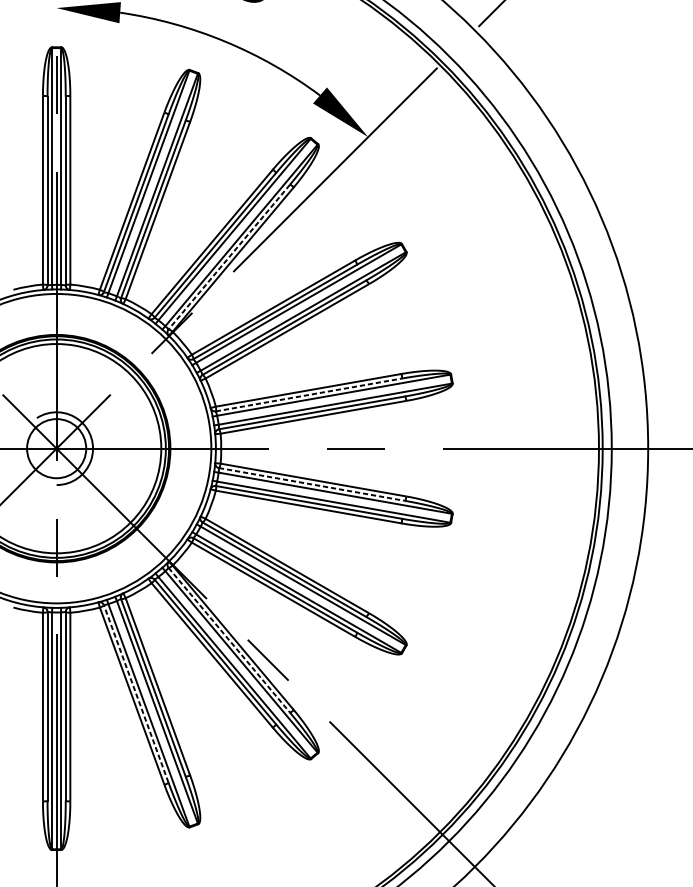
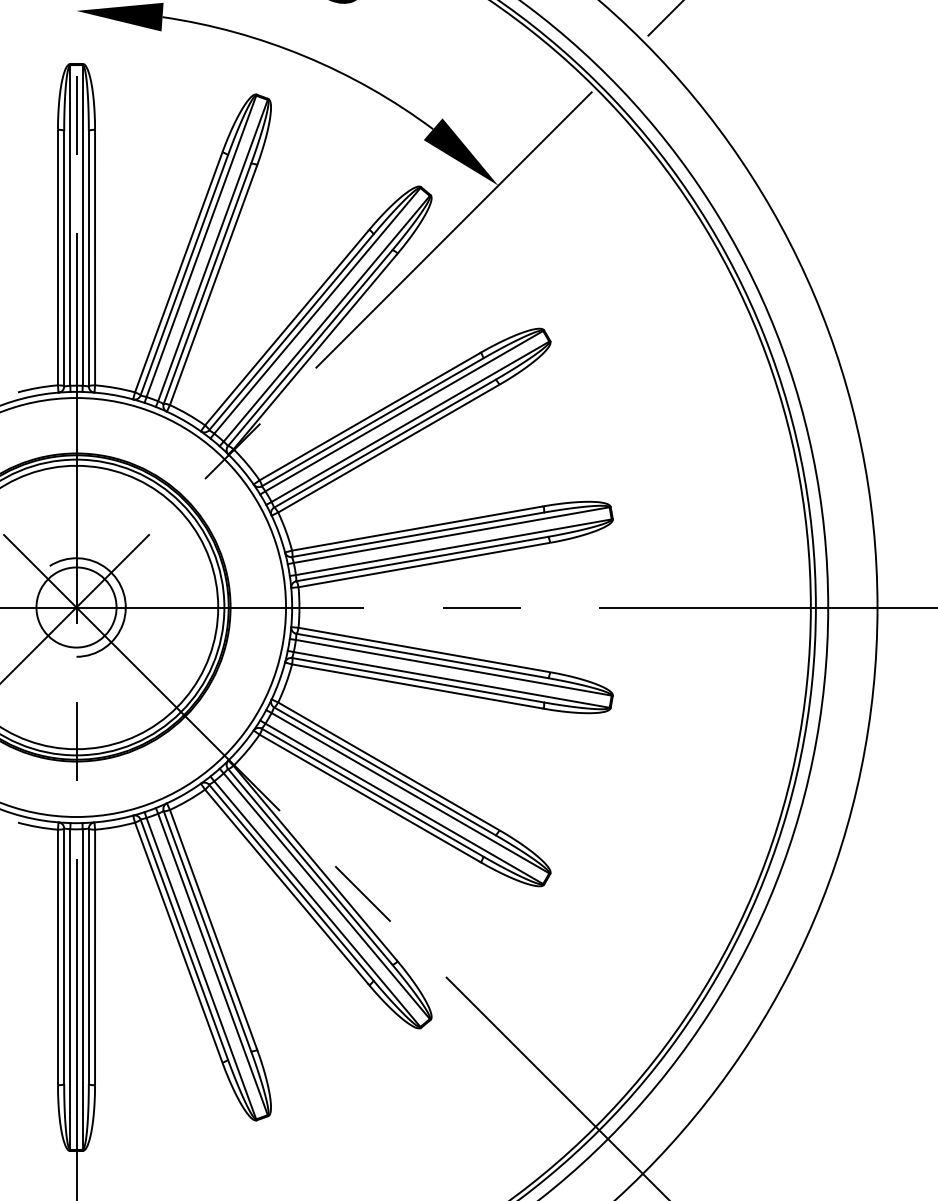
line: (229, 257) -> (310, 348), dashed -> solid
line: (308, 394) -> (417, 534), dashed -> solid
line: (312, 484) -> (422, 655), dashed -> solid
line: (229, 639) -> (310, 866), dashed -> solid
line: (136, 693) -> (184, 939), dashed -> solid

